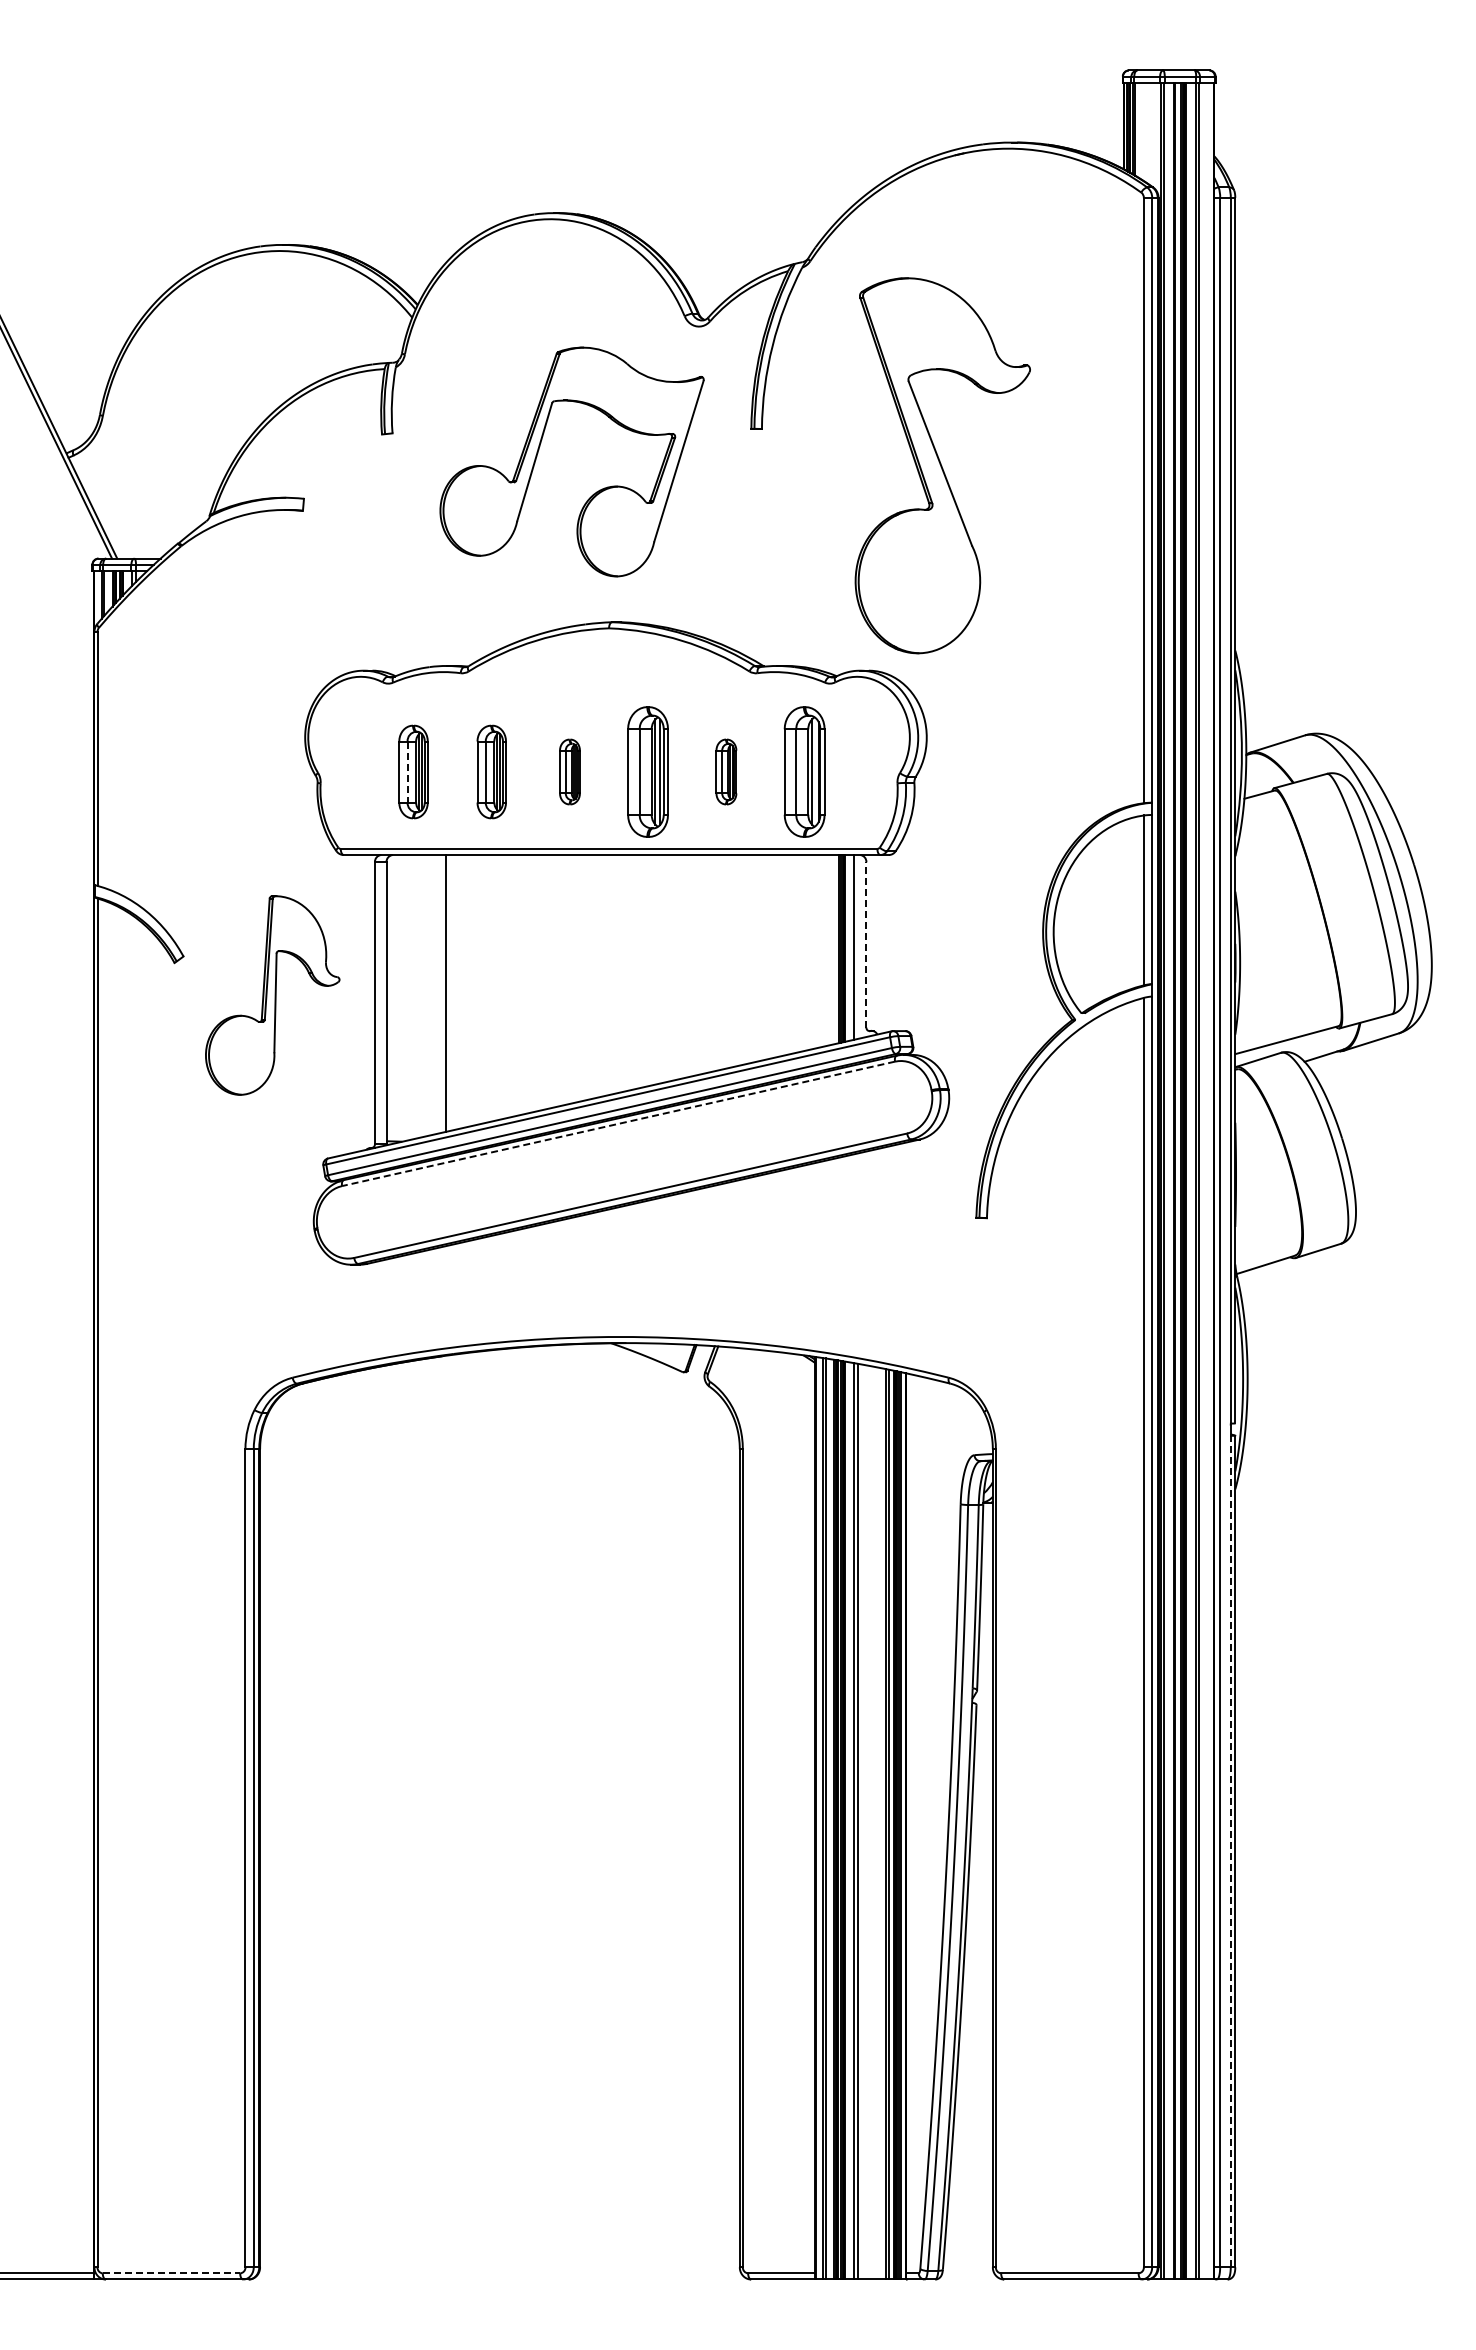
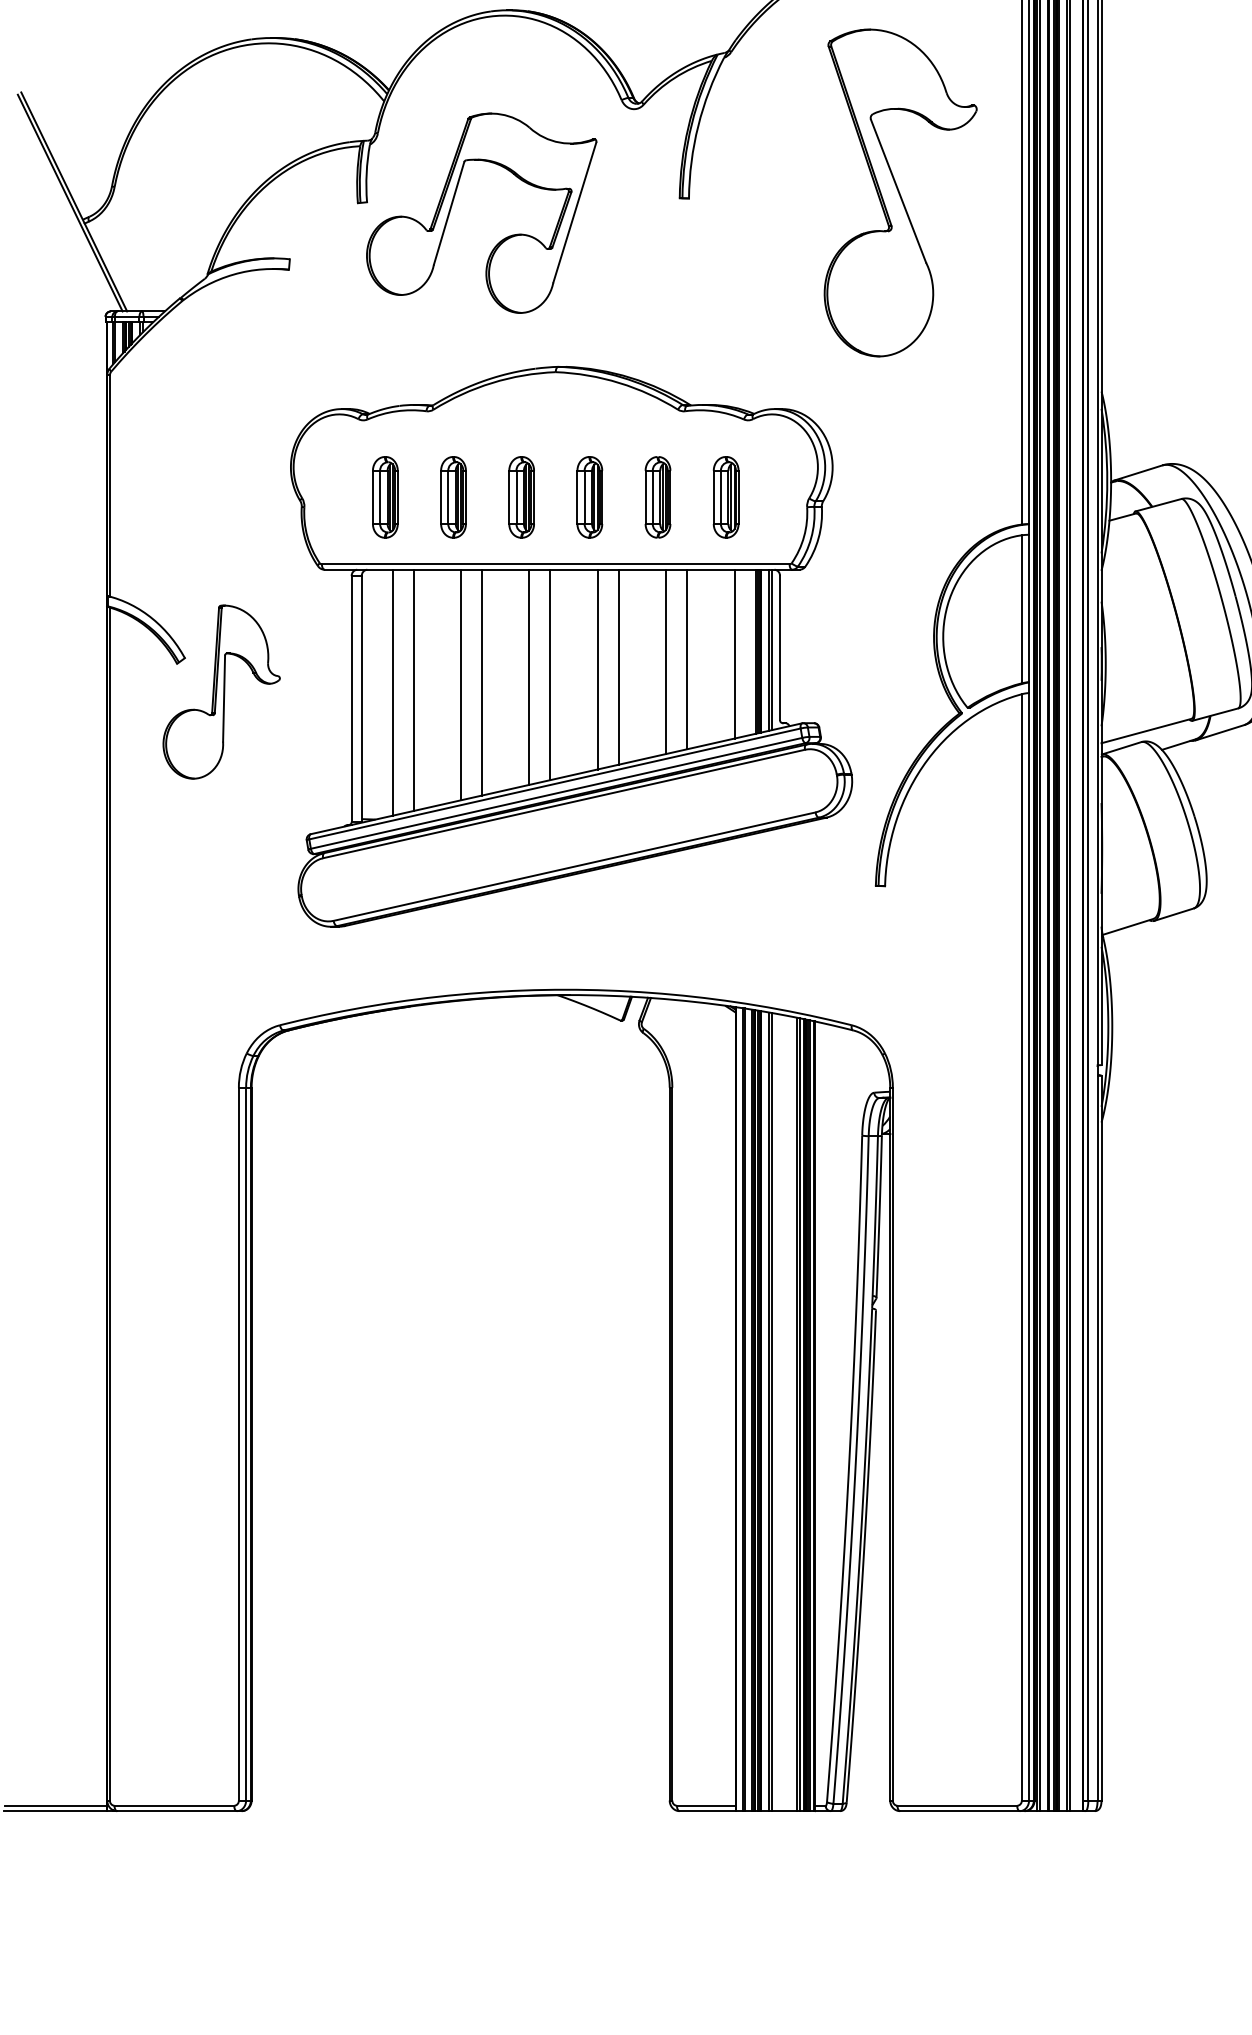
part: (539, 450) -> (453, 203), moved
part: (942, 465) -> (900, 192), moved
part: (569, 771) -> (521, 496), size x1.43
part: (648, 771) -> (590, 496), size x0.71
part: (726, 771) -> (658, 496), size x1.43
part: (804, 771) -> (726, 496), size x0.71
line: (407, 772) -> (380, 497), dashed -> solid
line: (866, 944) -> (780, 647), dashed -> solid
line: (857, 947) -> (772, 650), added
line: (814, 951) -> (734, 653), added
line: (760, 958) -> (687, 659), added
line: (735, 960) -> (665, 661), added
line: (681, 966) -> (618, 666), added
line: (657, 969) -> (597, 669), added
line: (602, 975) -> (550, 674), added
line: (578, 978) -> (529, 677), added
line: (524, 984) -> (482, 682), added
line: (500, 987) -> (461, 685), added
part: (272, 995) -> (221, 692), moved
line: (422, 996) -> (393, 693), added
line: (618, 1123) -> (563, 803), dashed -> solid
line: (1230, 1851) -> (1097, 1438), dashed -> solid
line: (171, 2273) -> (174, 1805), dashed -> solid

